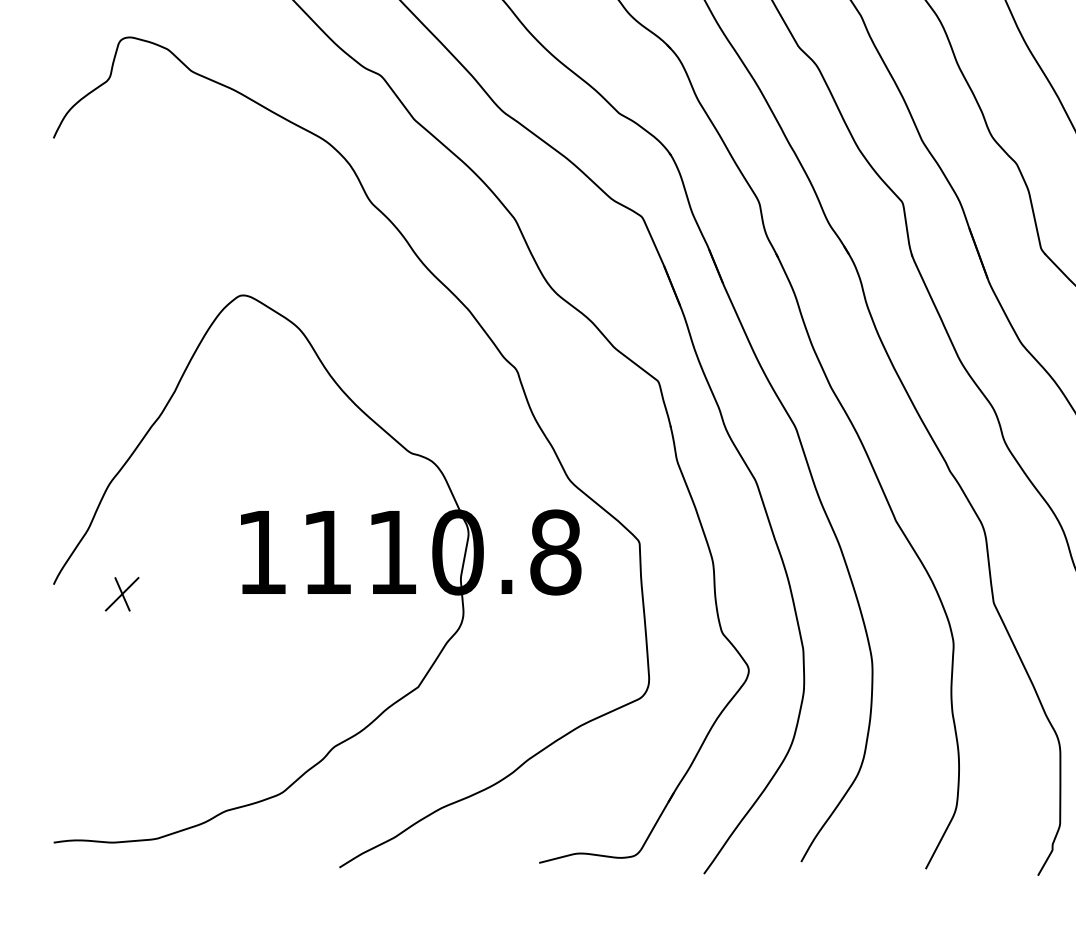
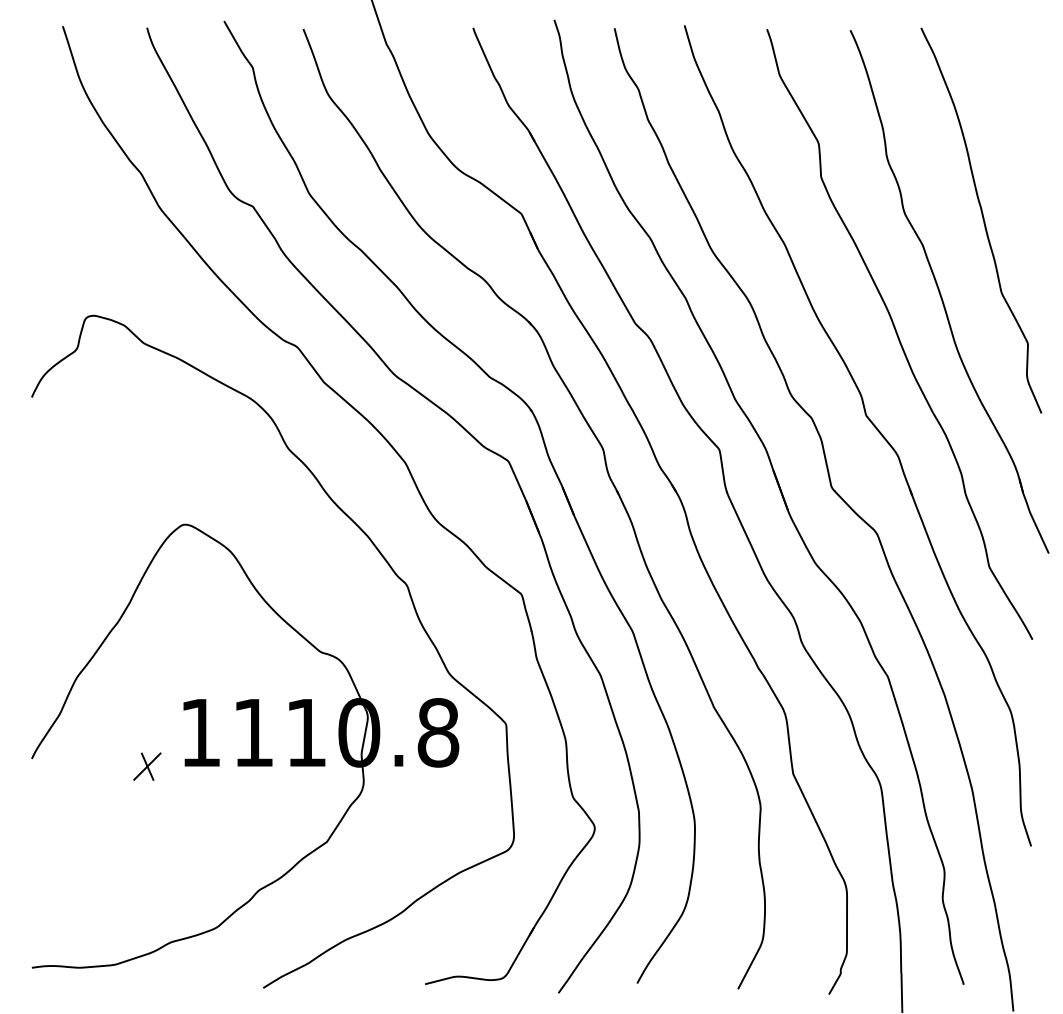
part: (122, 594) -> (147, 766), moved

